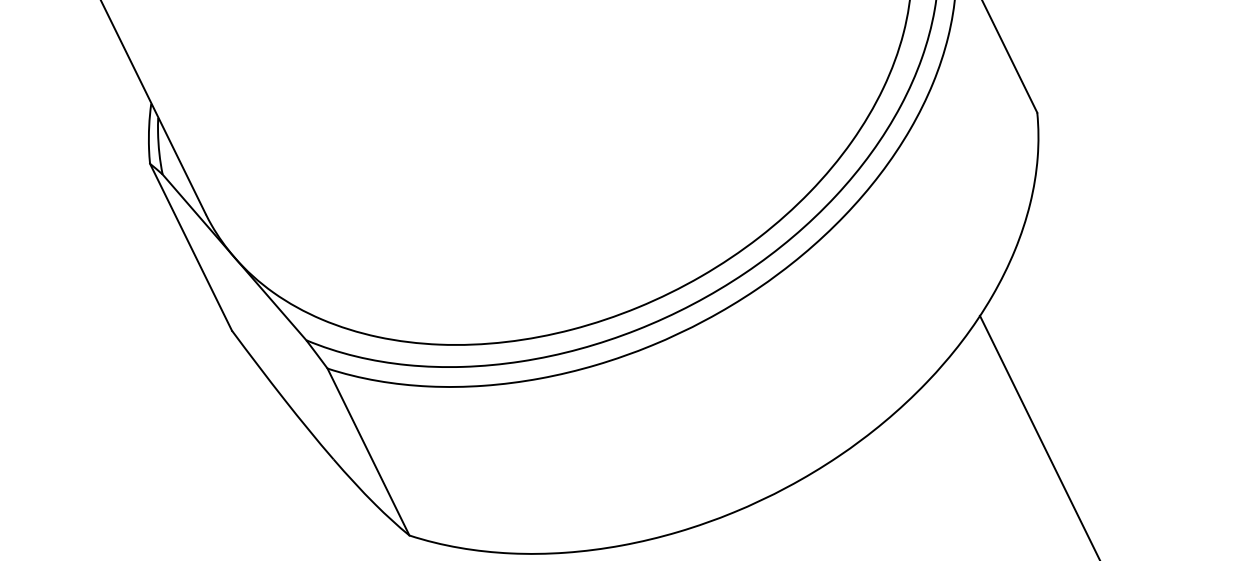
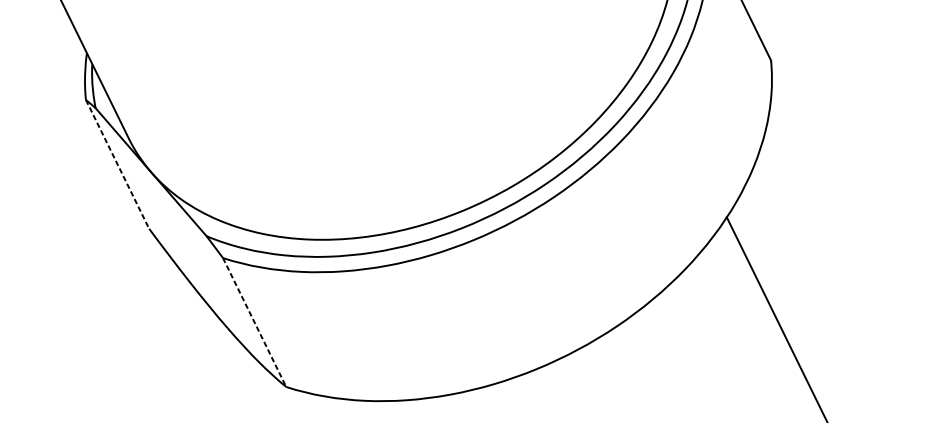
line: (191, 247) -> (117, 164), solid -> dashed
line: (368, 452) -> (254, 322), solid -> dashed

